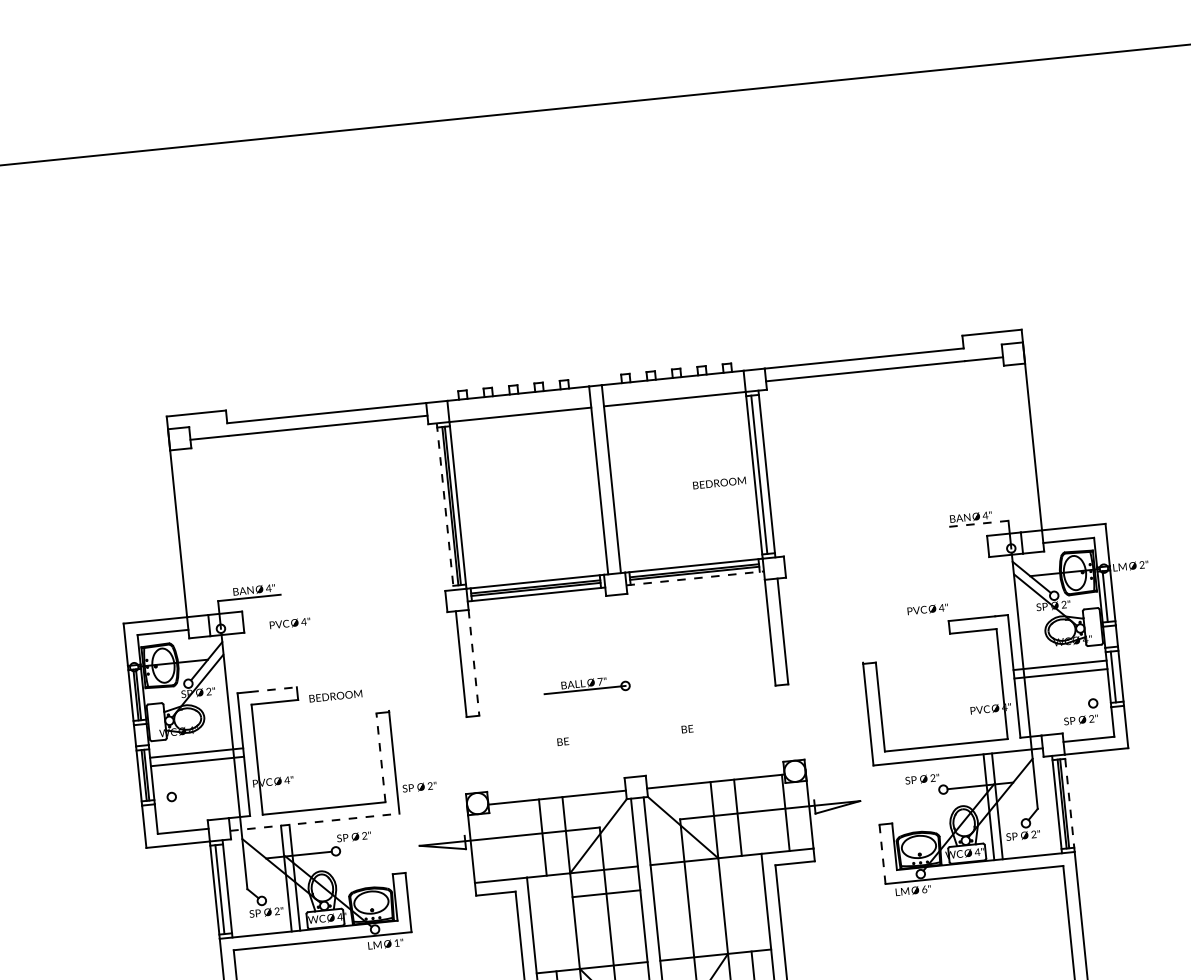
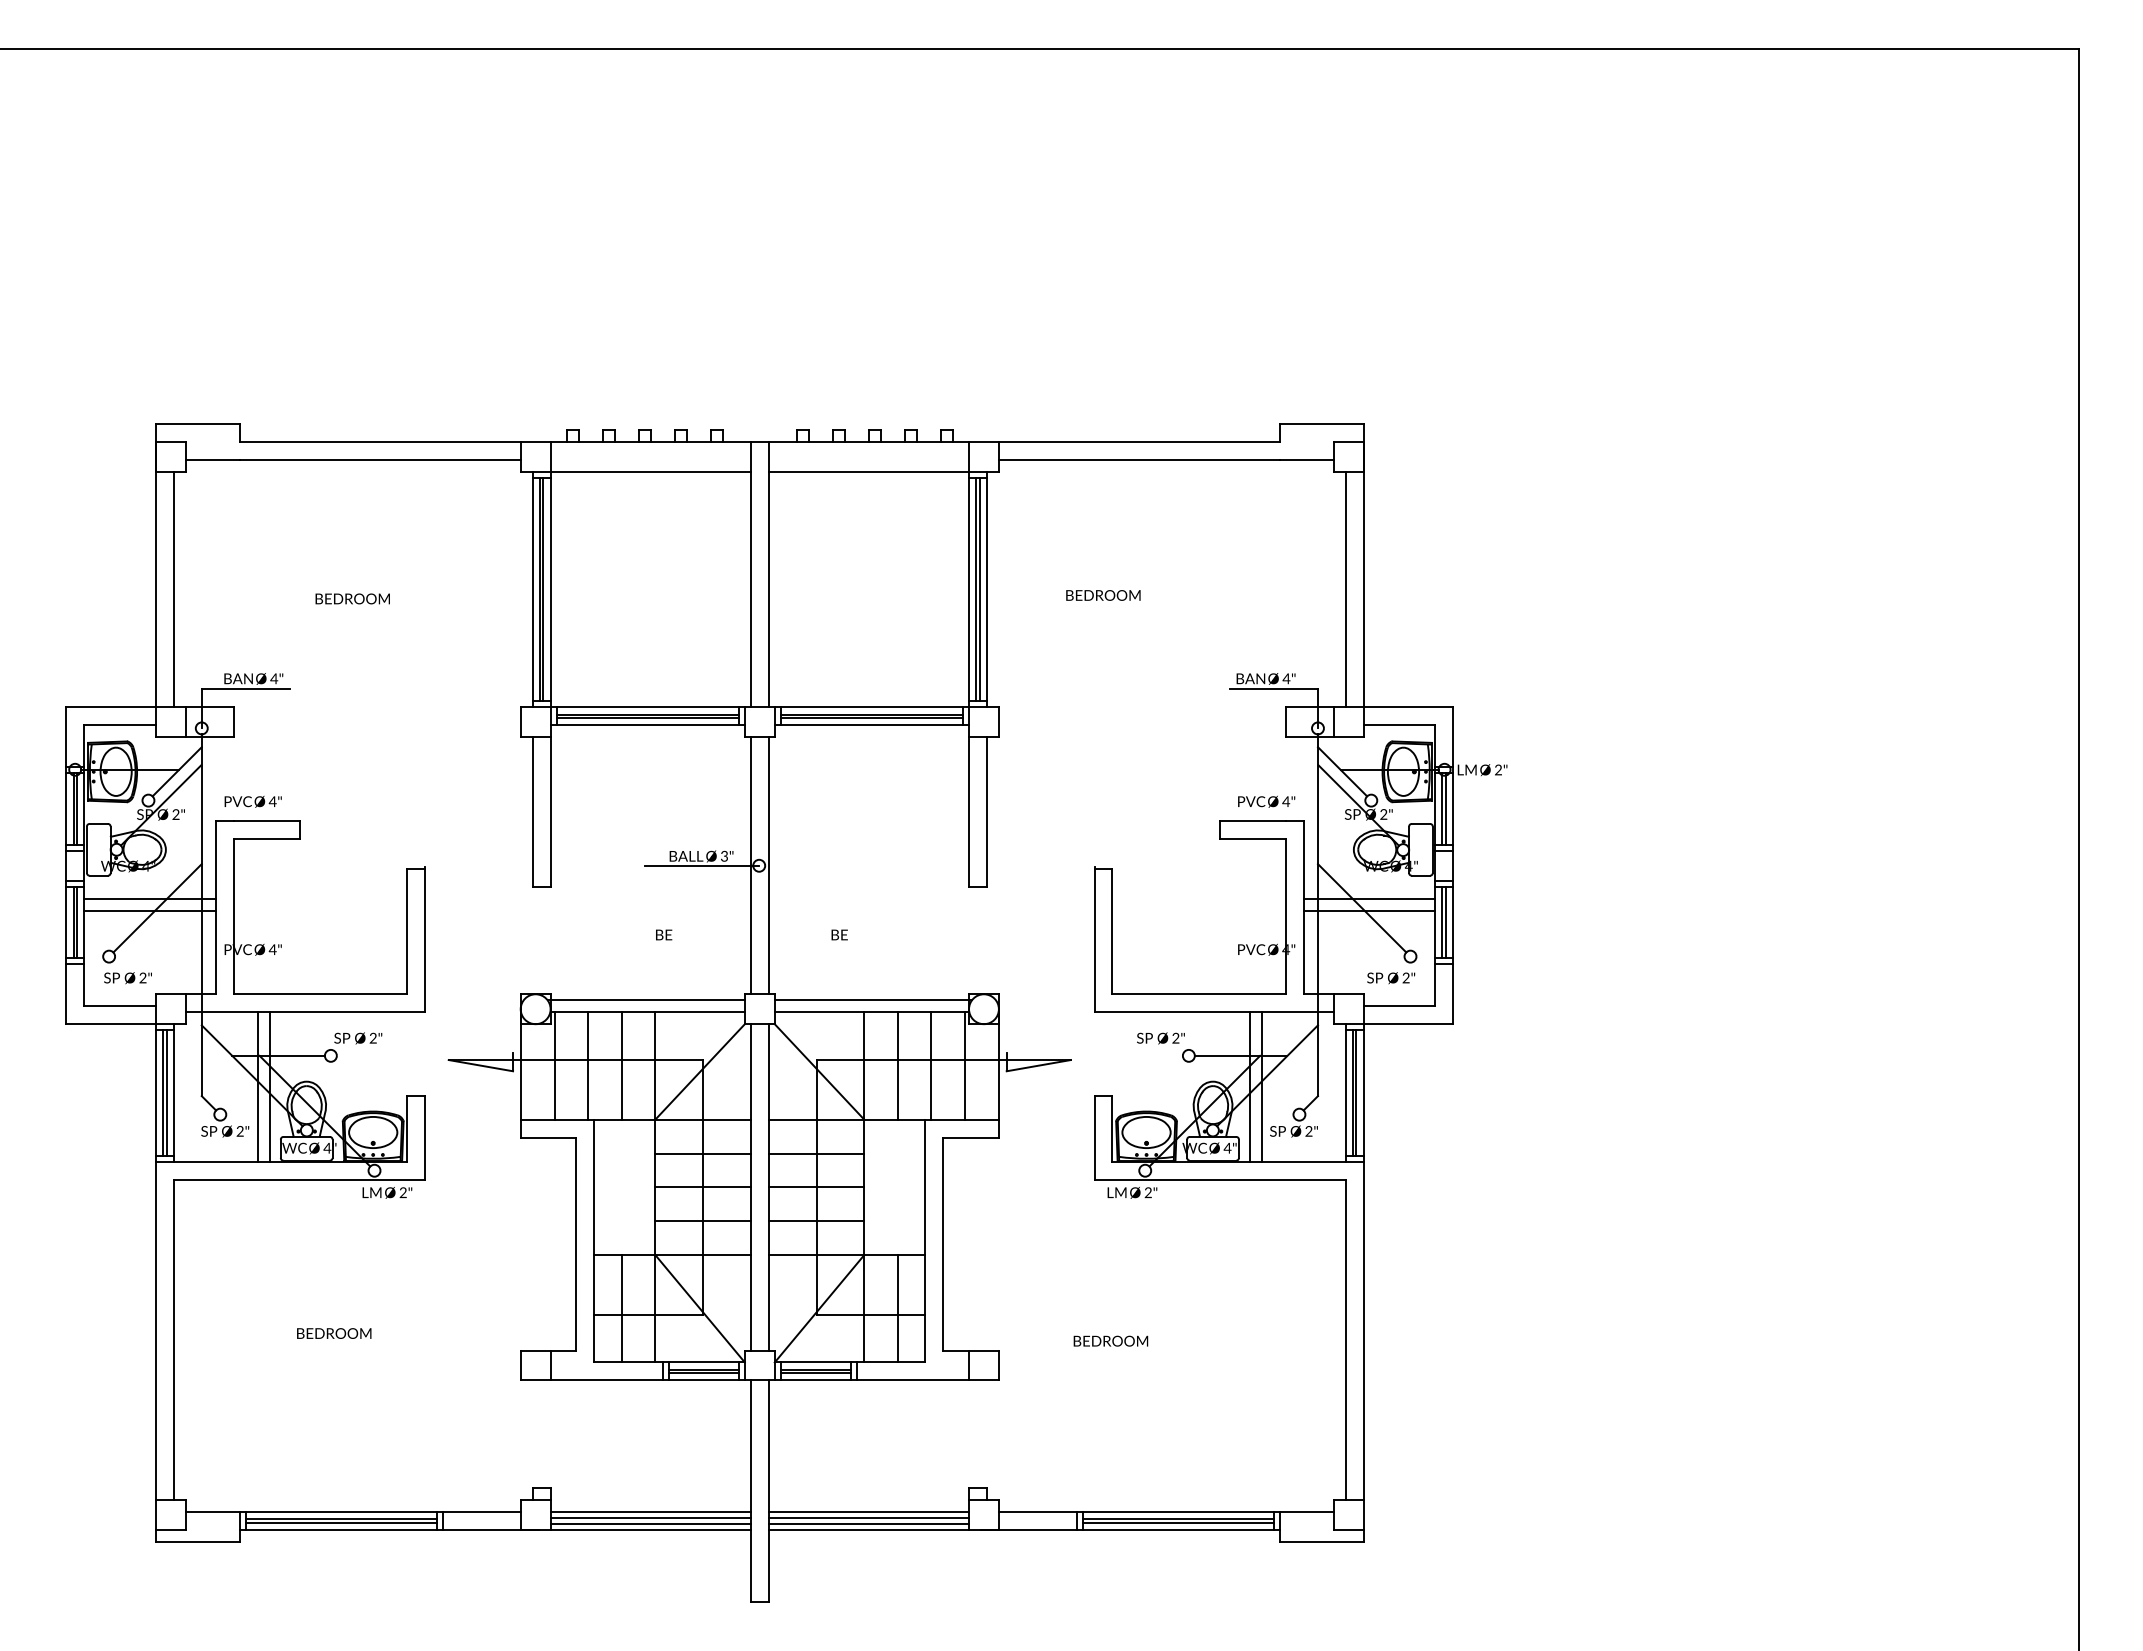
line: (1020, 448) -> (1345, 589), added
line: (761, 474) -> (979, 589), added
text: (719, 483) -> (1103, 595), moved
line: (445, 506) -> (532, 589), dashed -> solid
line: (977, 524) -> (1273, 689), dashed -> solid
line: (191, 532) -> (174, 589), added
line: (695, 578) -> (872, 725), dashed -> solid
line: (1108, 595) -> (1446, 808), added
text: (927, 609) -> (1266, 801), moved
text: (289, 623) -> (252, 801), moved
line: (473, 662) -> (550, 811), dashed -> solid
line: (1055, 672) -> (1361, 908), added
line: (1116, 676) -> (1446, 922), added
text: (600, 681) -> (724, 856), 7" -> 3"
line: (632, 685) -> (768, 865), added
line: (619, 686) -> (750, 865), added
line: (273, 689) -> (266, 820), dashed -> solid
text: (335, 695) -> (352, 598), moved
line: (381, 757) -> (407, 931), dashed -> solid
line: (202, 759) -> (157, 908), added
line: (716, 773) -> (873, 1000), added
text: (419, 787) -> (127, 978), moved
line: (554, 789) -> (645, 1000), added
line: (1069, 803) -> (1363, 1092), dashed -> solid
line: (761, 814) -> (931, 1065), added
line: (314, 822) -> (305, 1012), dashed -> solid
line: (519, 839) -> (588, 1065), added
line: (494, 842) -> (554, 1065), added
line: (882, 854) -> (1094, 1137), dashed -> solid
line: (686, 885) -> (816, 1153), added
line: (222, 889) -> (166, 1092), added
text: (923, 889) -> (1147, 1192), 6" -> 2"
line: (689, 909) -> (816, 1187), added
line: (608, 917) -> (702, 1187), added
line: (691, 933) -> (816, 1221), added
line: (610, 941) -> (702, 1221), added
text: (396, 942) -> (402, 1192), 1" -> 2"

